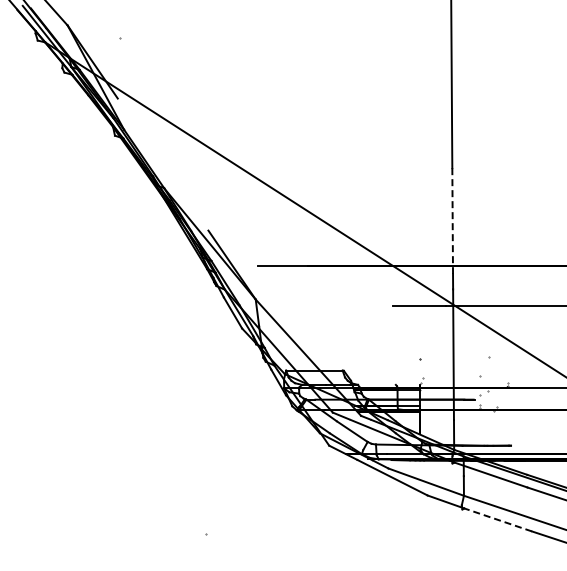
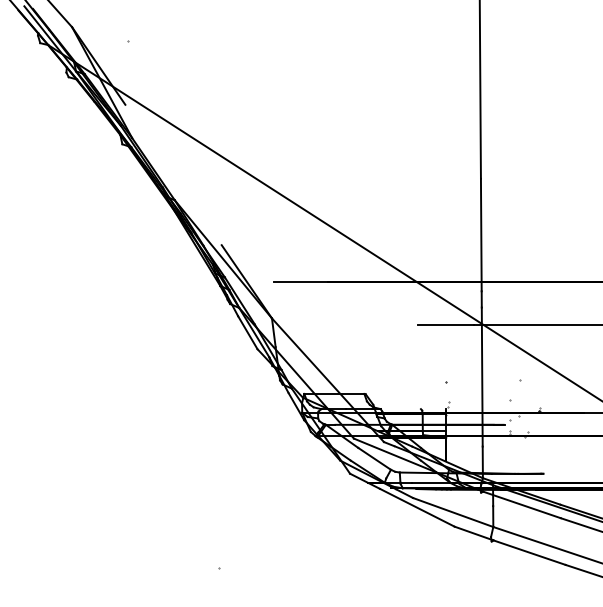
line: (452, 221) -> (481, 235), dashed -> solid
line: (498, 519) -> (530, 552), dashed -> solid

